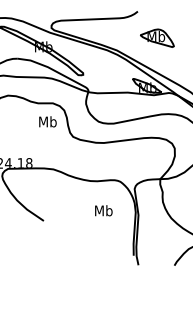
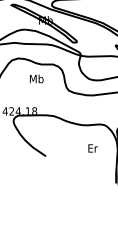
text: (47, 121) -> (36, 78), moved
text: (103, 210) -> (92, 148), Mb -> Er

